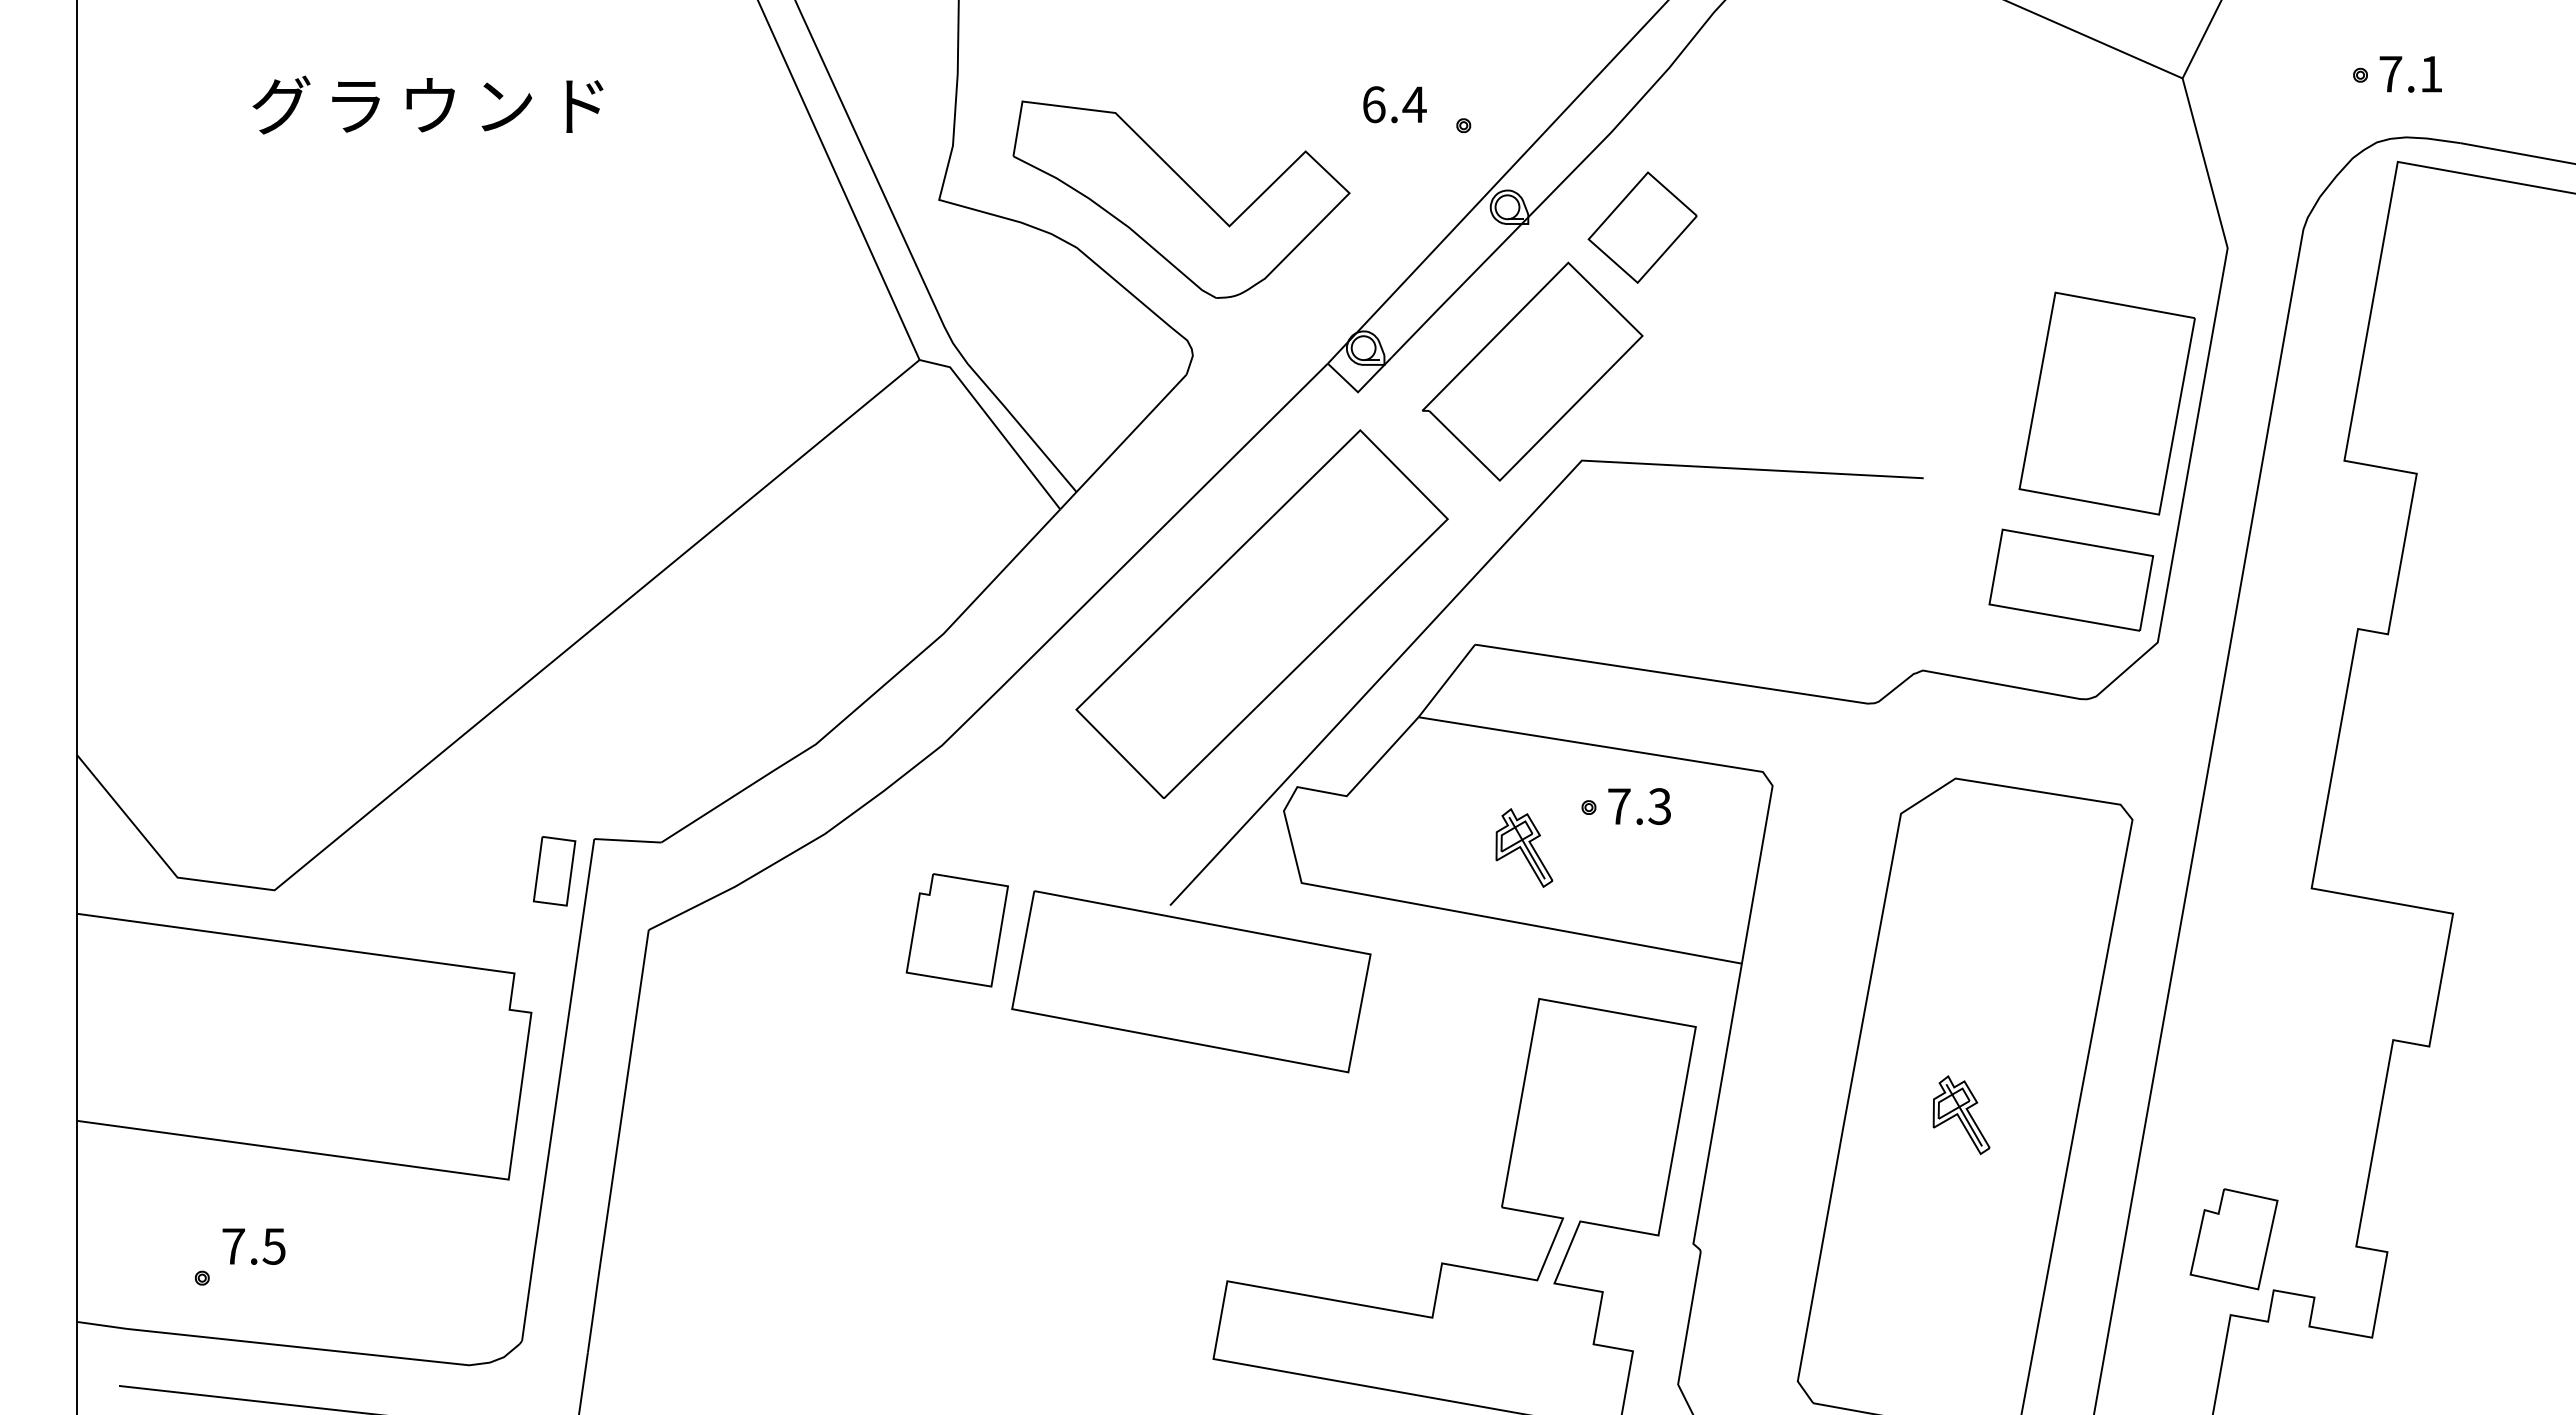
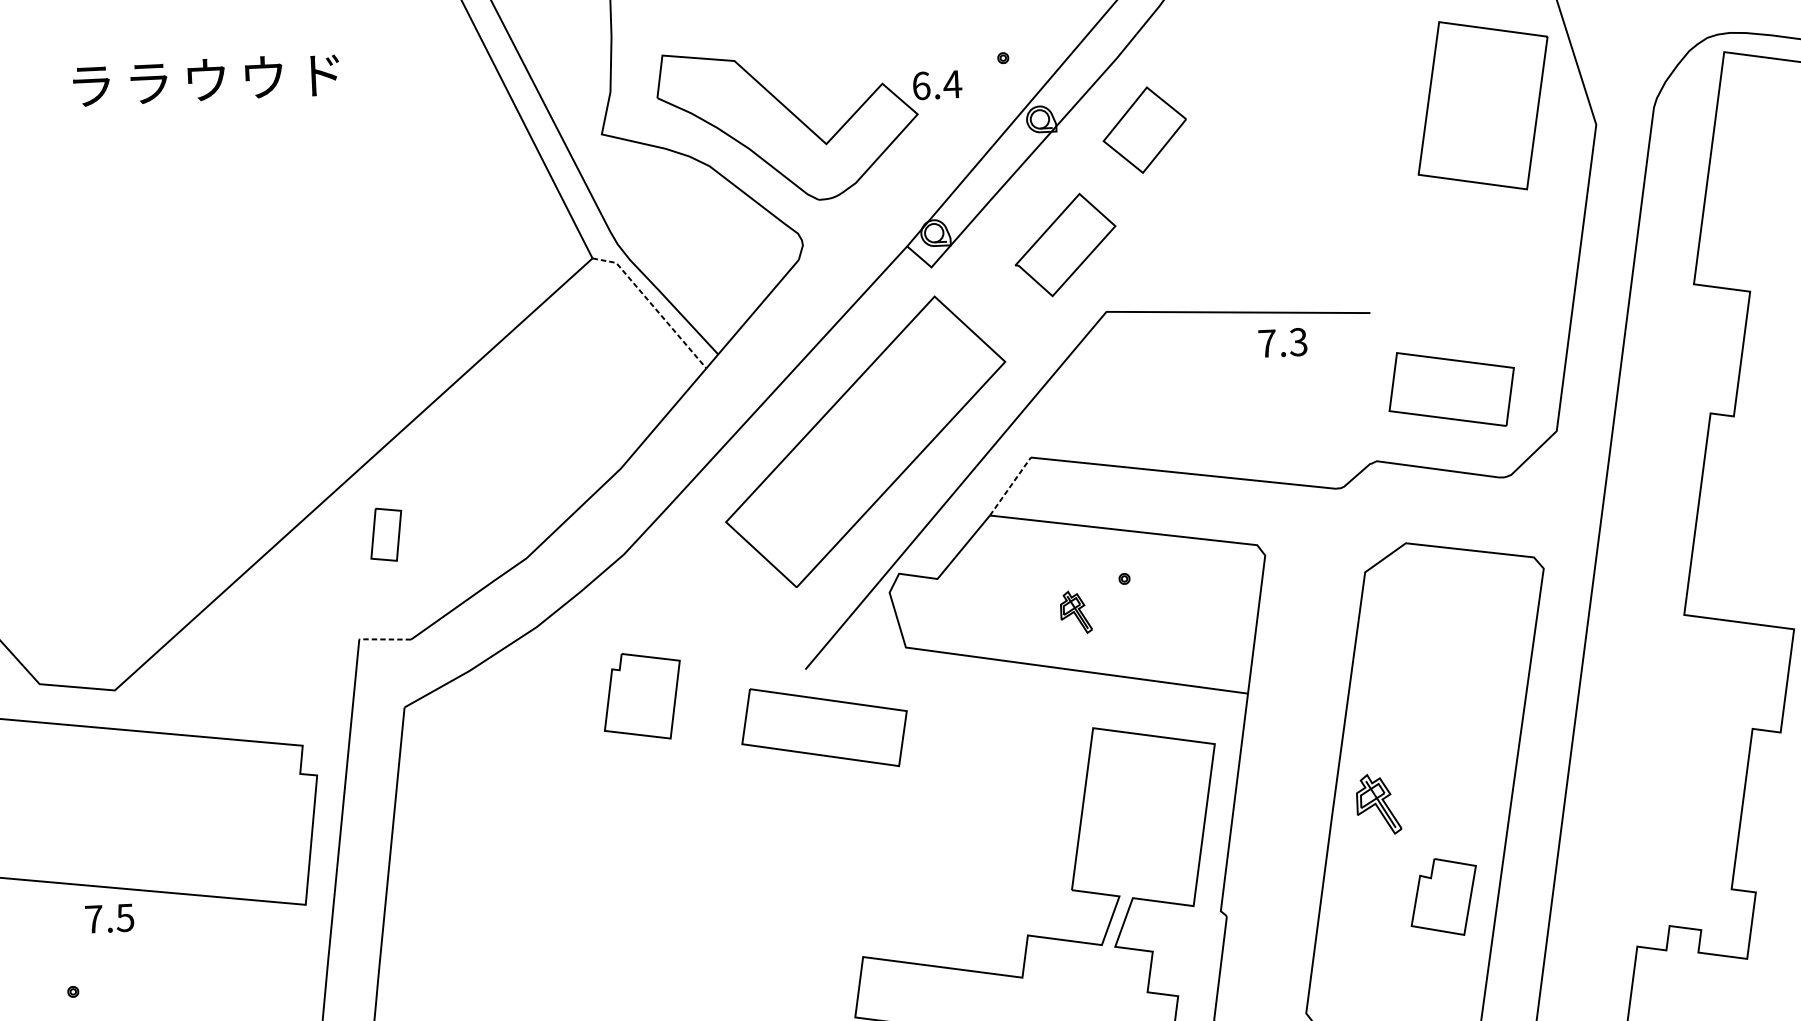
text: (281, 104) -> (91, 84), グ -> ラ
text: (1394, 104) -> (937, 85), moved
text: (506, 105) -> (265, 77), ン -> ウ
part: (1532, 371) -> (1065, 245), size x0.6
part: (2106, 403) -> (1482, 105), moved
line: (995, 425) -> (653, 306), solid -> dashed
part: (2071, 579) -> (1451, 388), moved
line: (1447, 680) -> (1010, 486), solid -> dashed
text: (1639, 806) -> (1282, 342), moved
line: (627, 840) -> (384, 639), solid -> dashed
part: (1524, 847) -> (1076, 612), size x0.7
part: (554, 871) -> (386, 534), moved
part: (1191, 981) -> (824, 727), size x0.6
part: (1961, 1115) -> (1378, 804), moved
part: (2233, 1239) -> (1443, 897), moved
text: (253, 1246) -> (109, 918), moved

